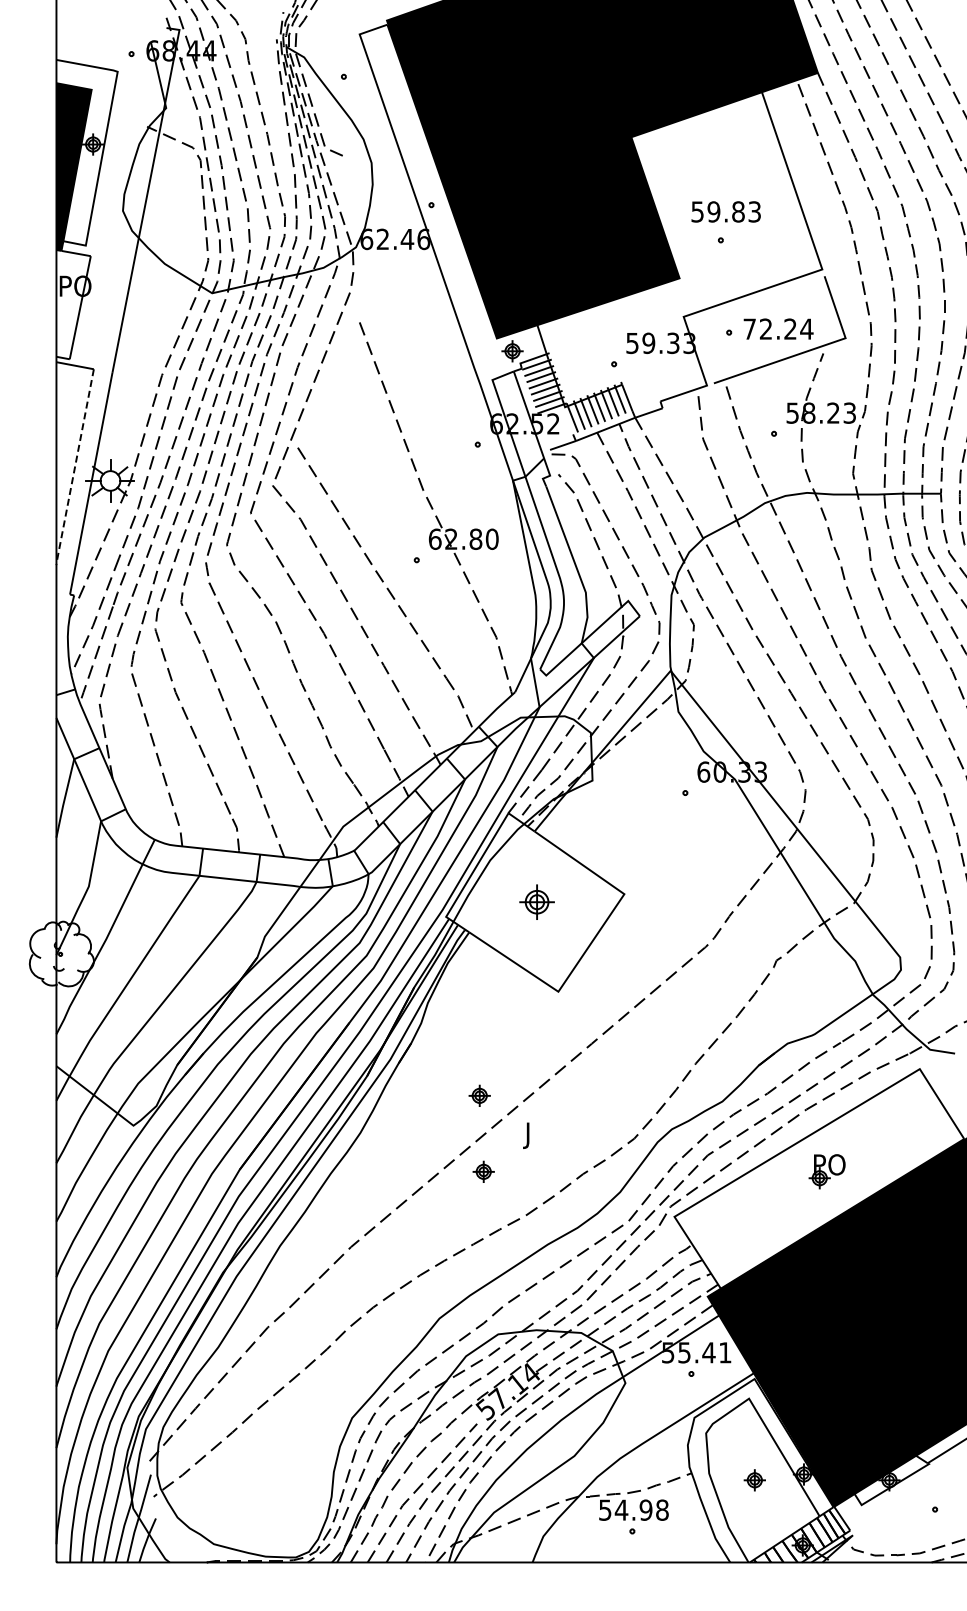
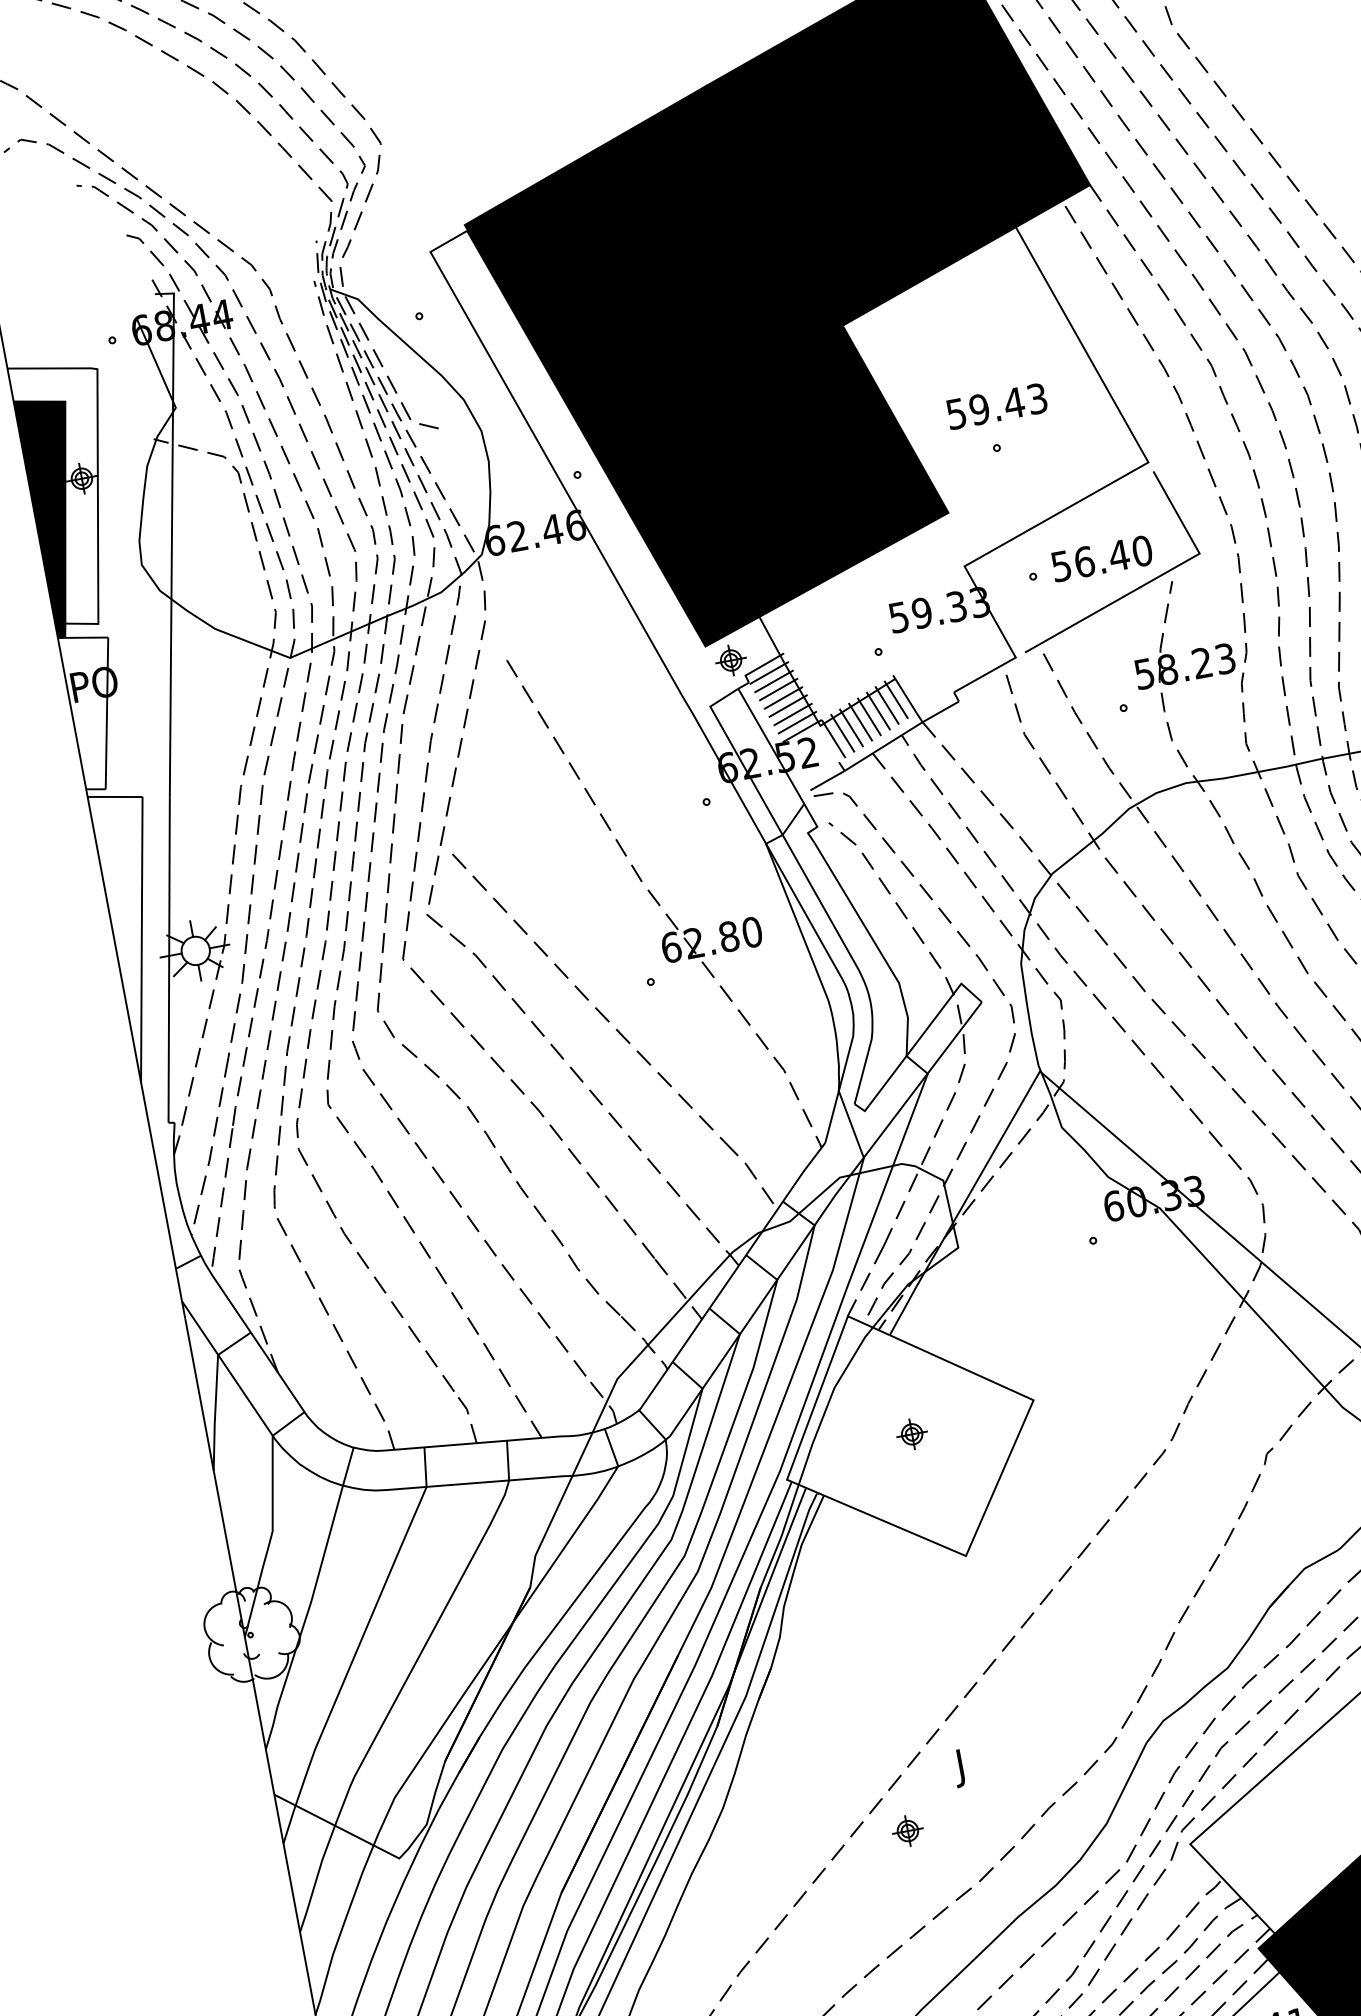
text: (738, 211) -> (1014, 402), 59.83 -> 59.43
text: (778, 328) -> (1101, 557), 72.24 -> 56.40
line: (75, 466) -> (142, 939), dashed -> solid
part: (537, 901) -> (912, 1433), size x0.62
part: (479, 1095) -> (881, 1723), removed

